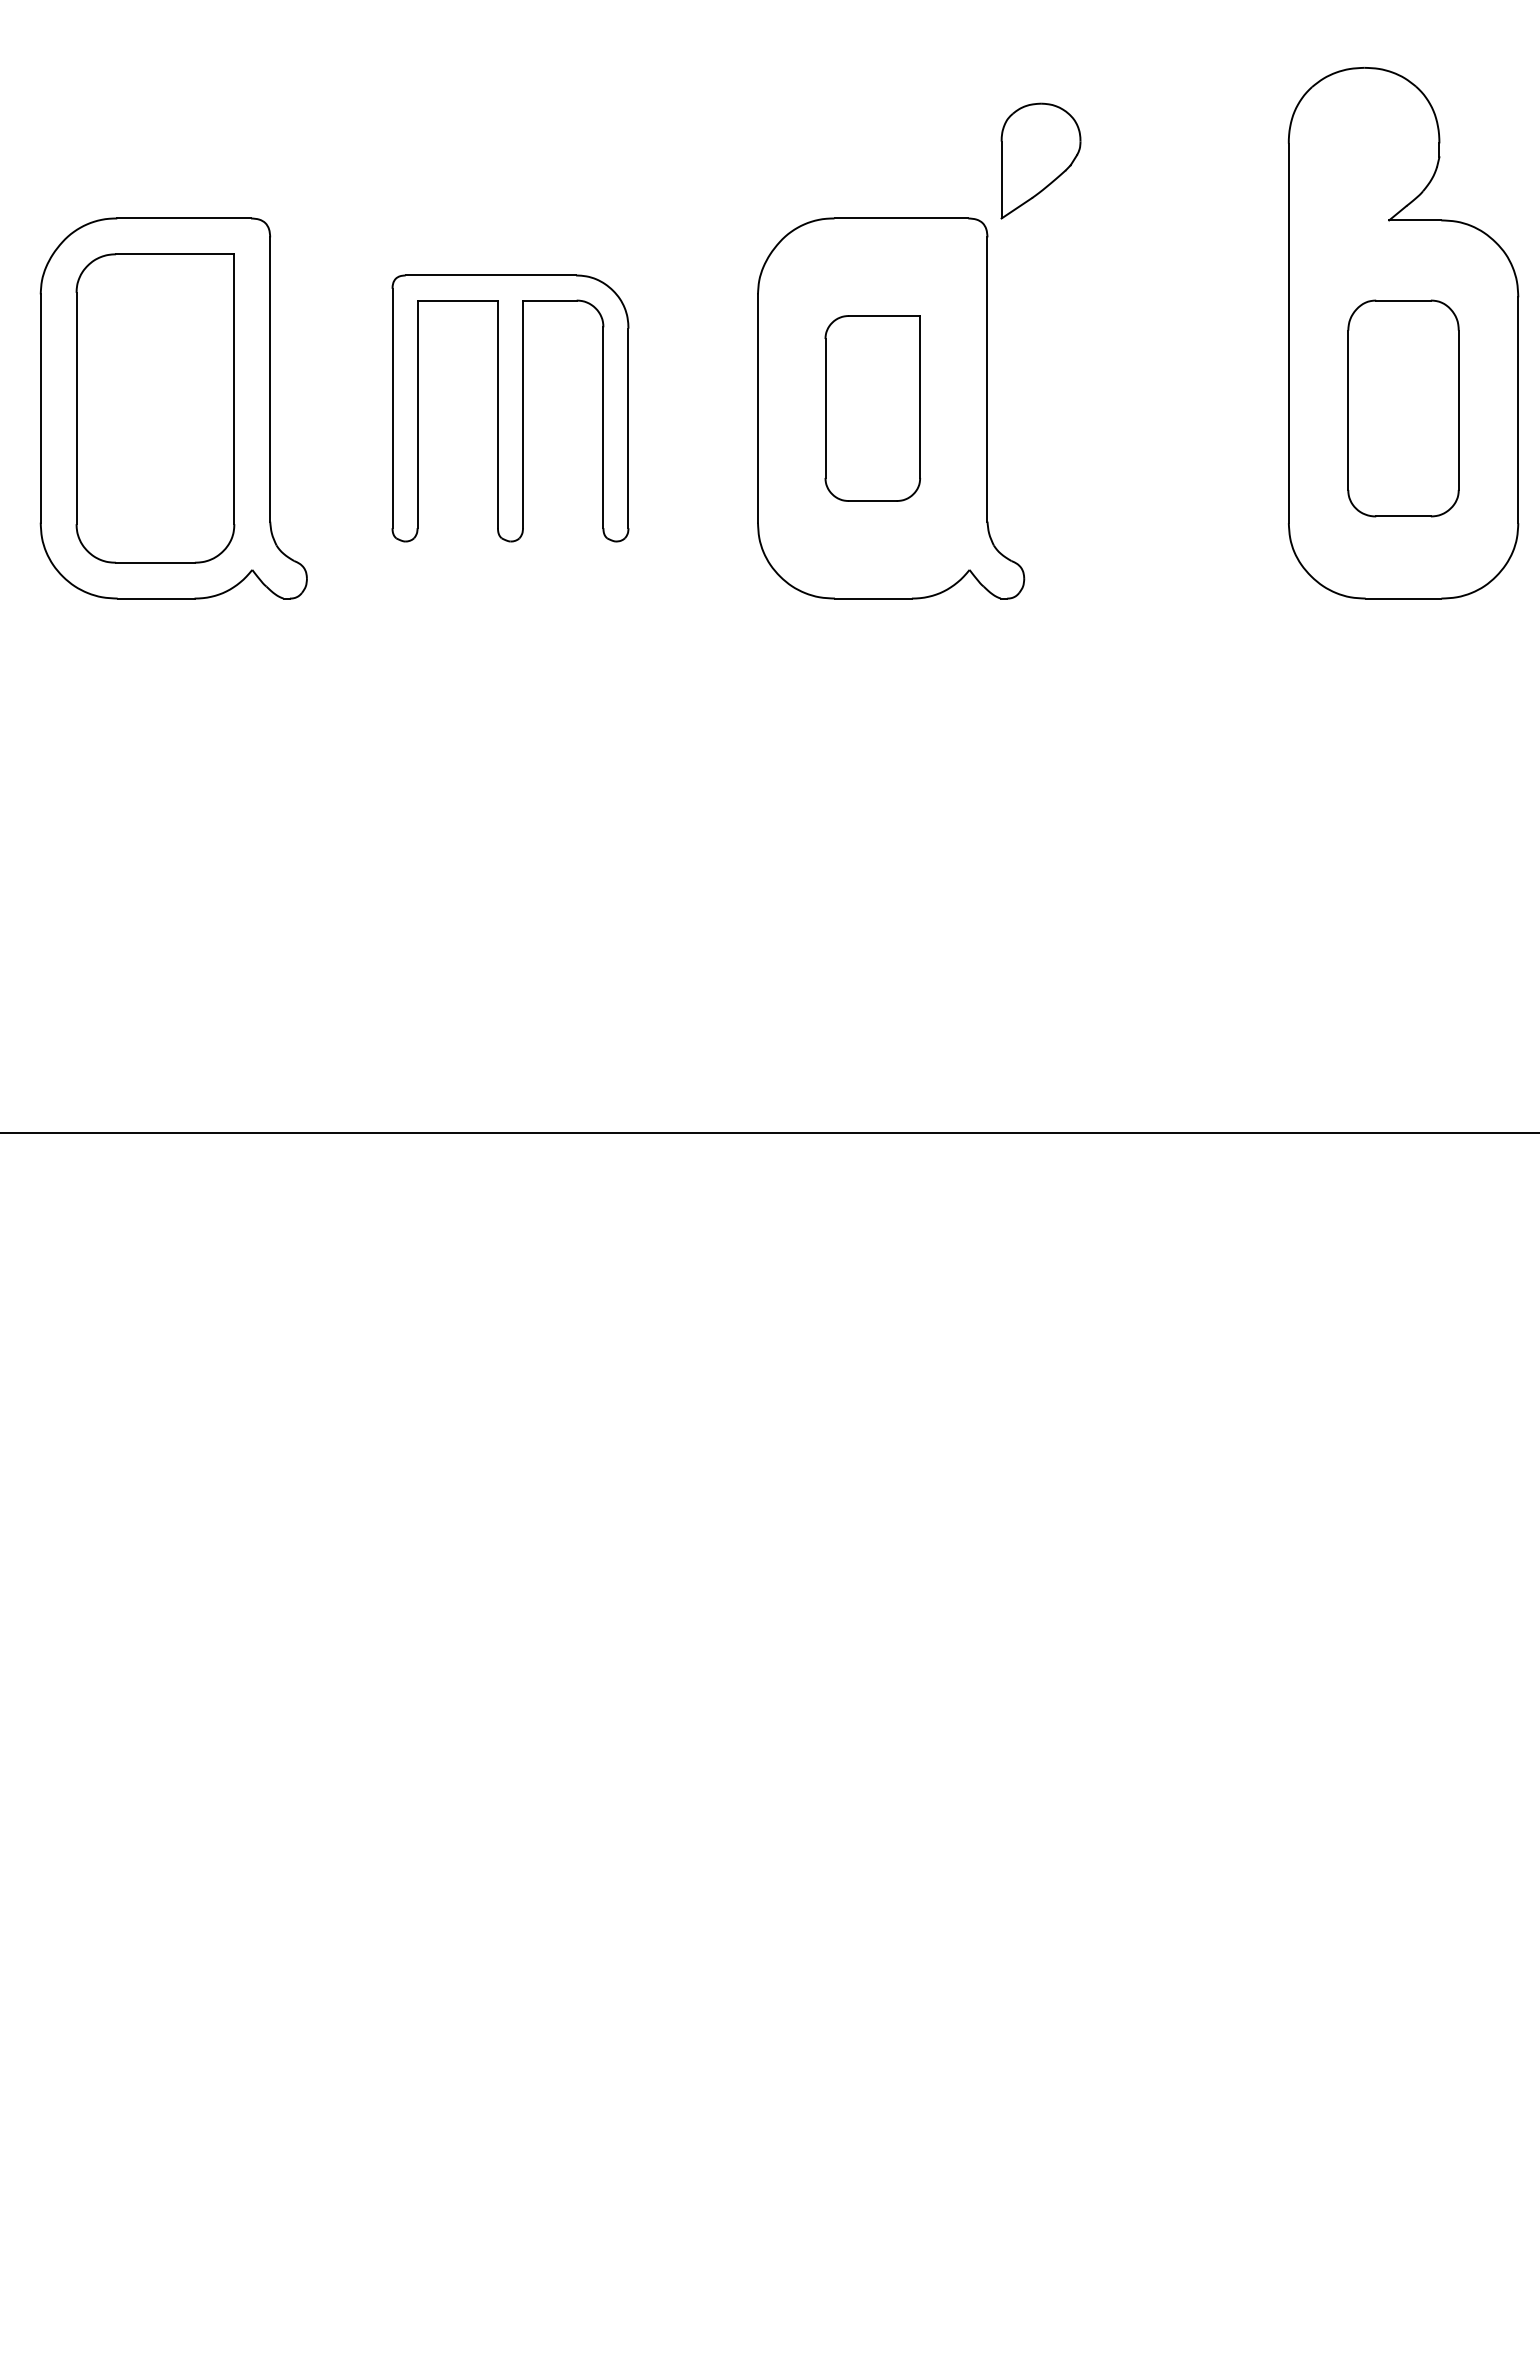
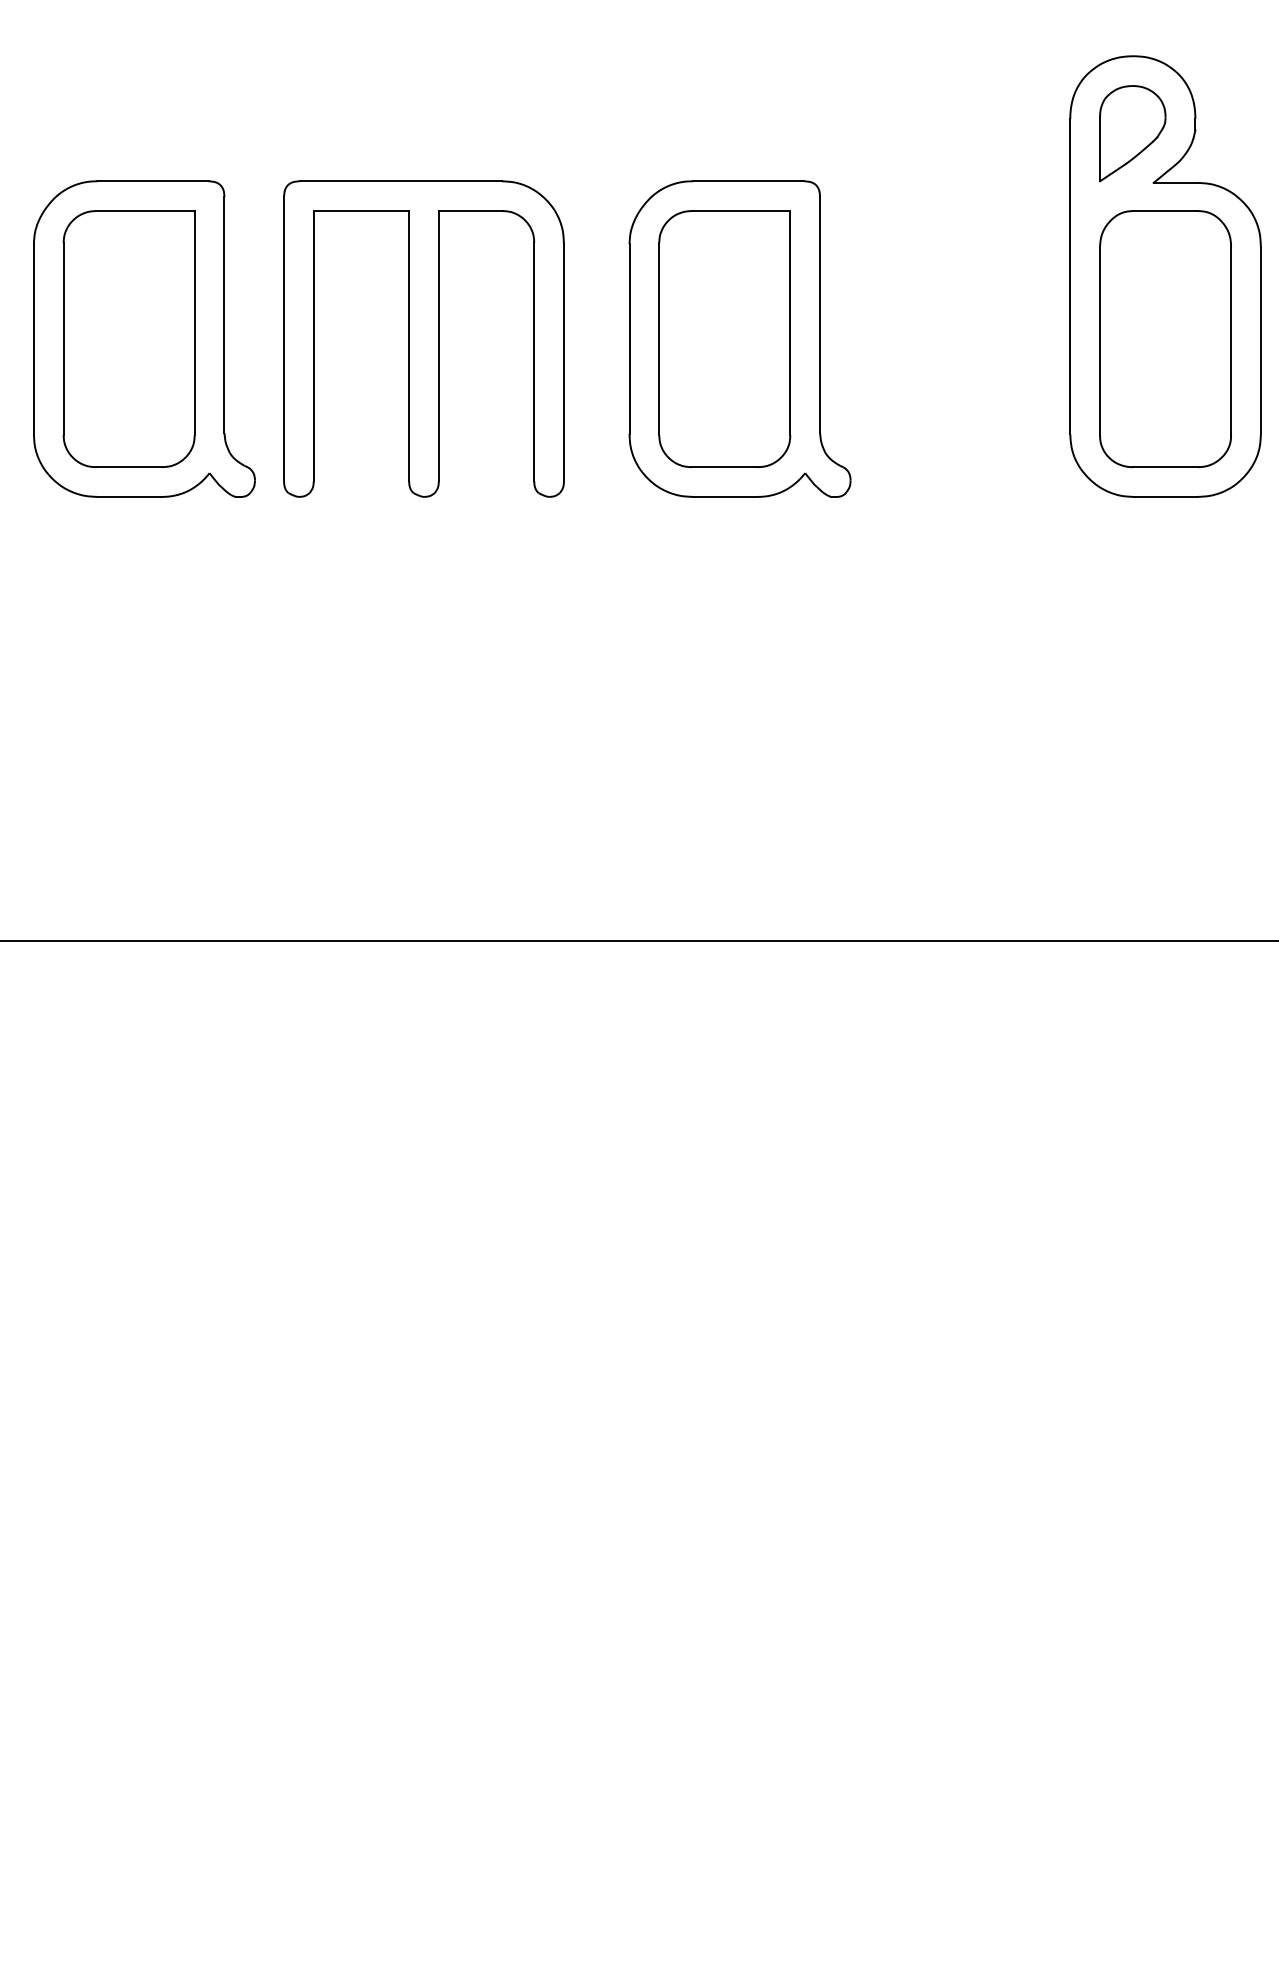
part: (1040, 160) -> (1132, 133), moved
part: (510, 408) -> (424, 339), size x1.43
part: (872, 408) -> (724, 339), size x1.67
part: (1403, 408) -> (1165, 339), size x1.43

